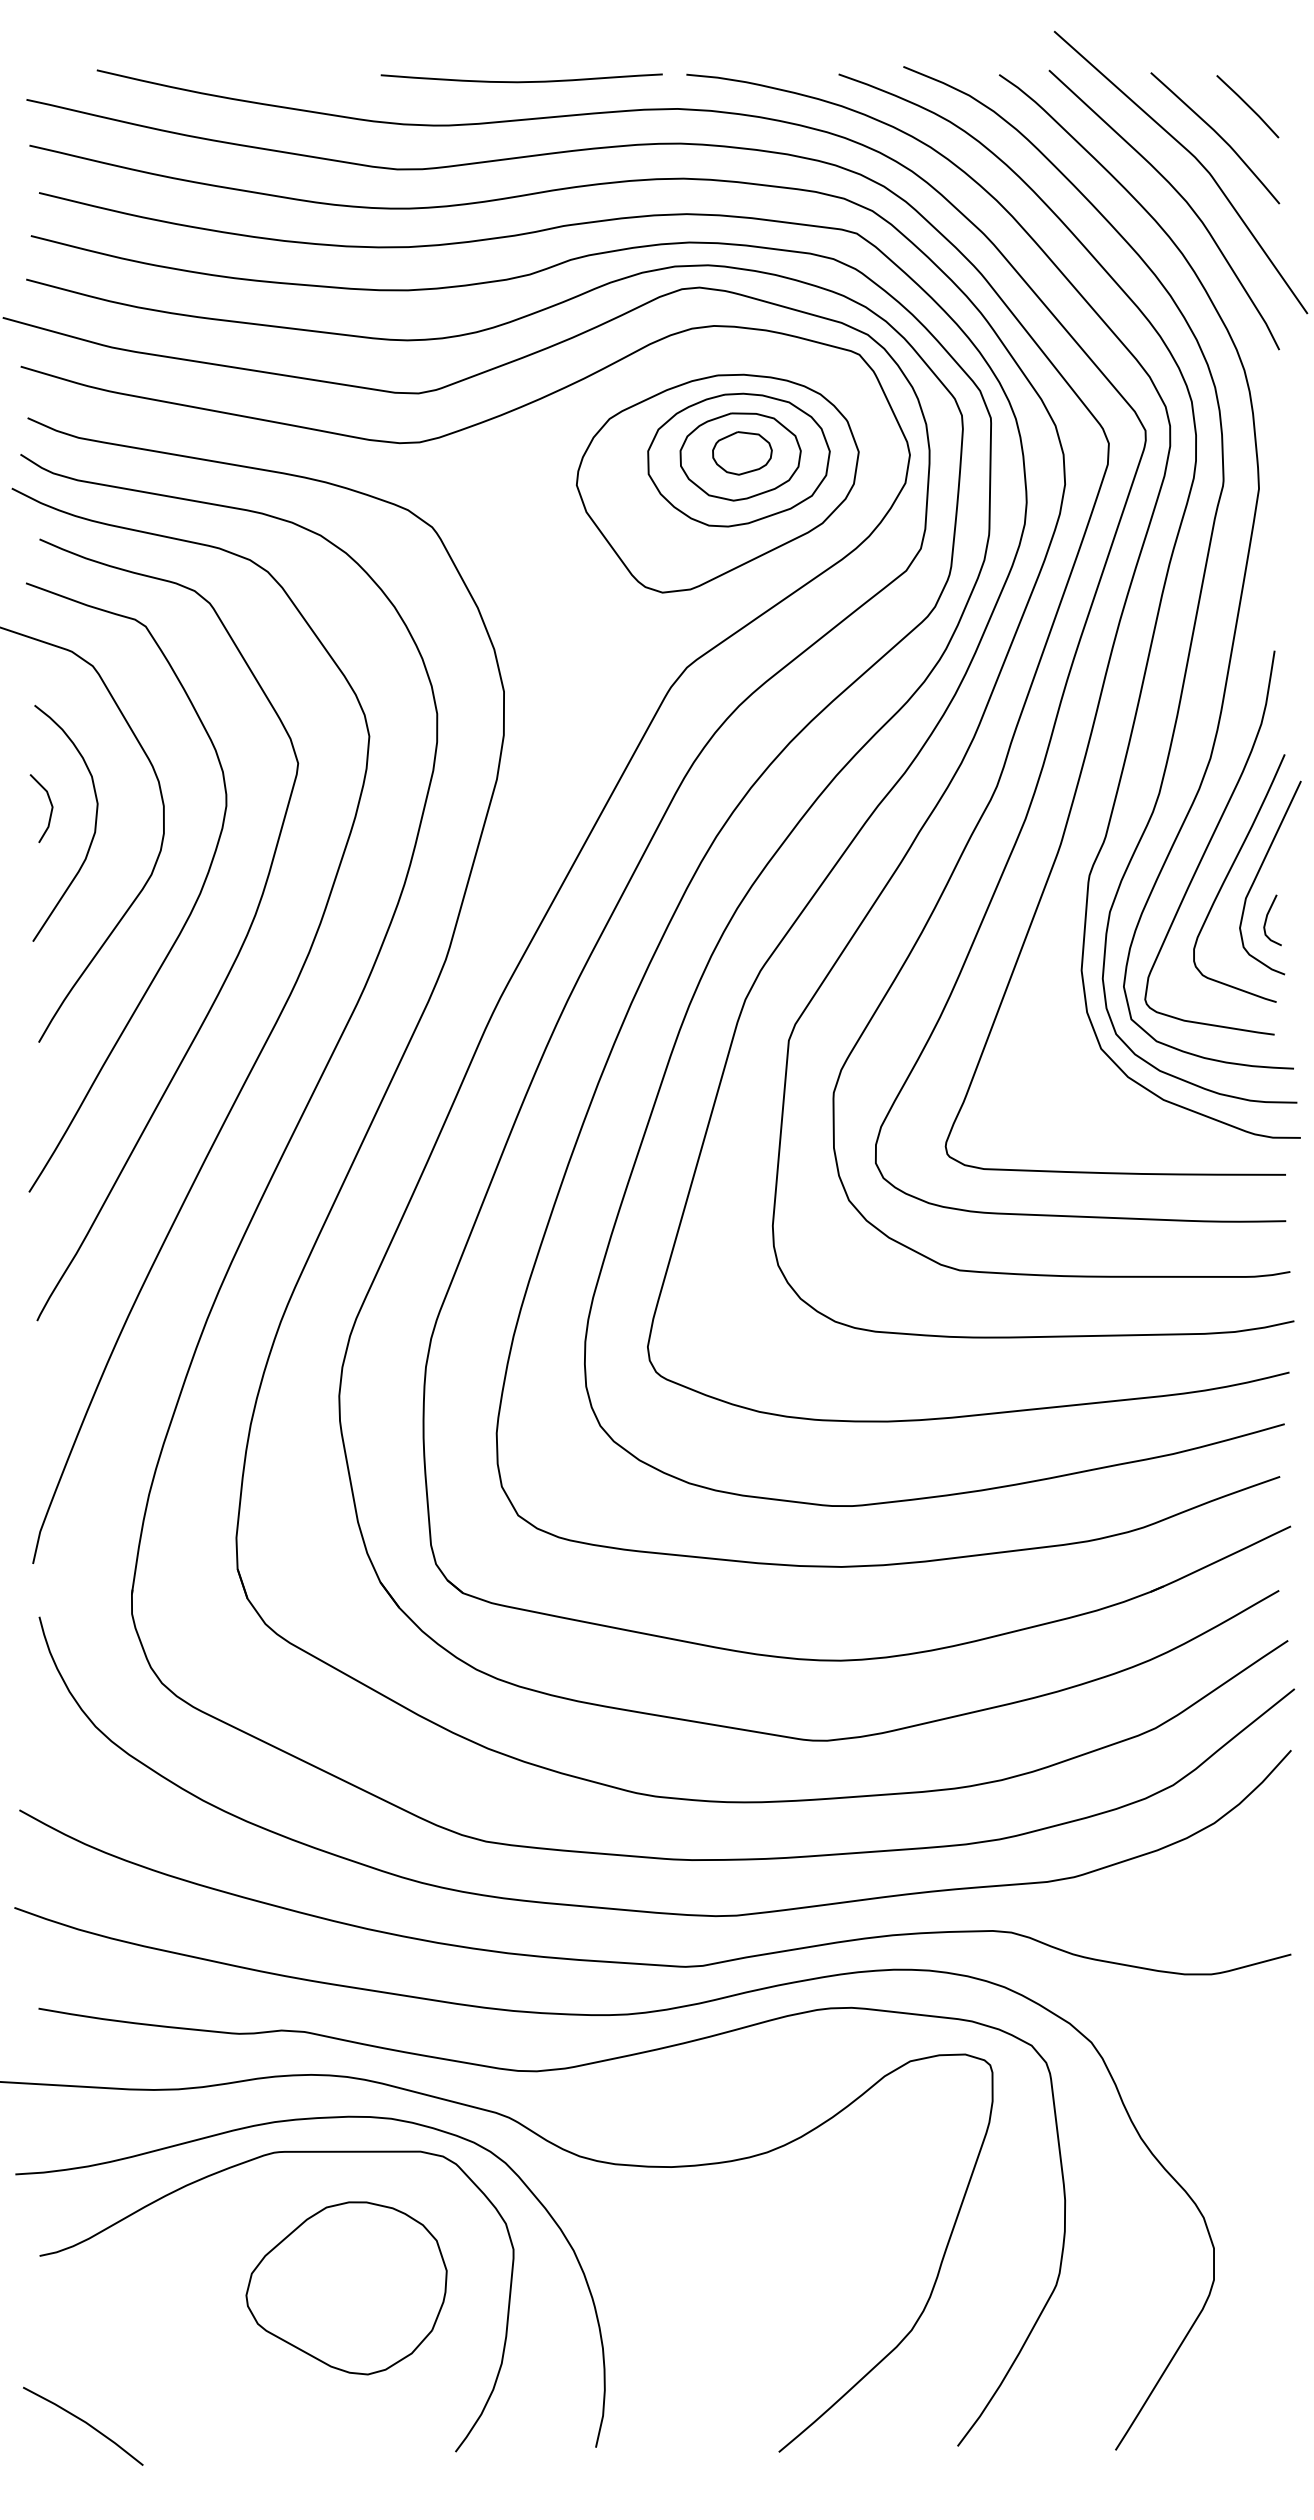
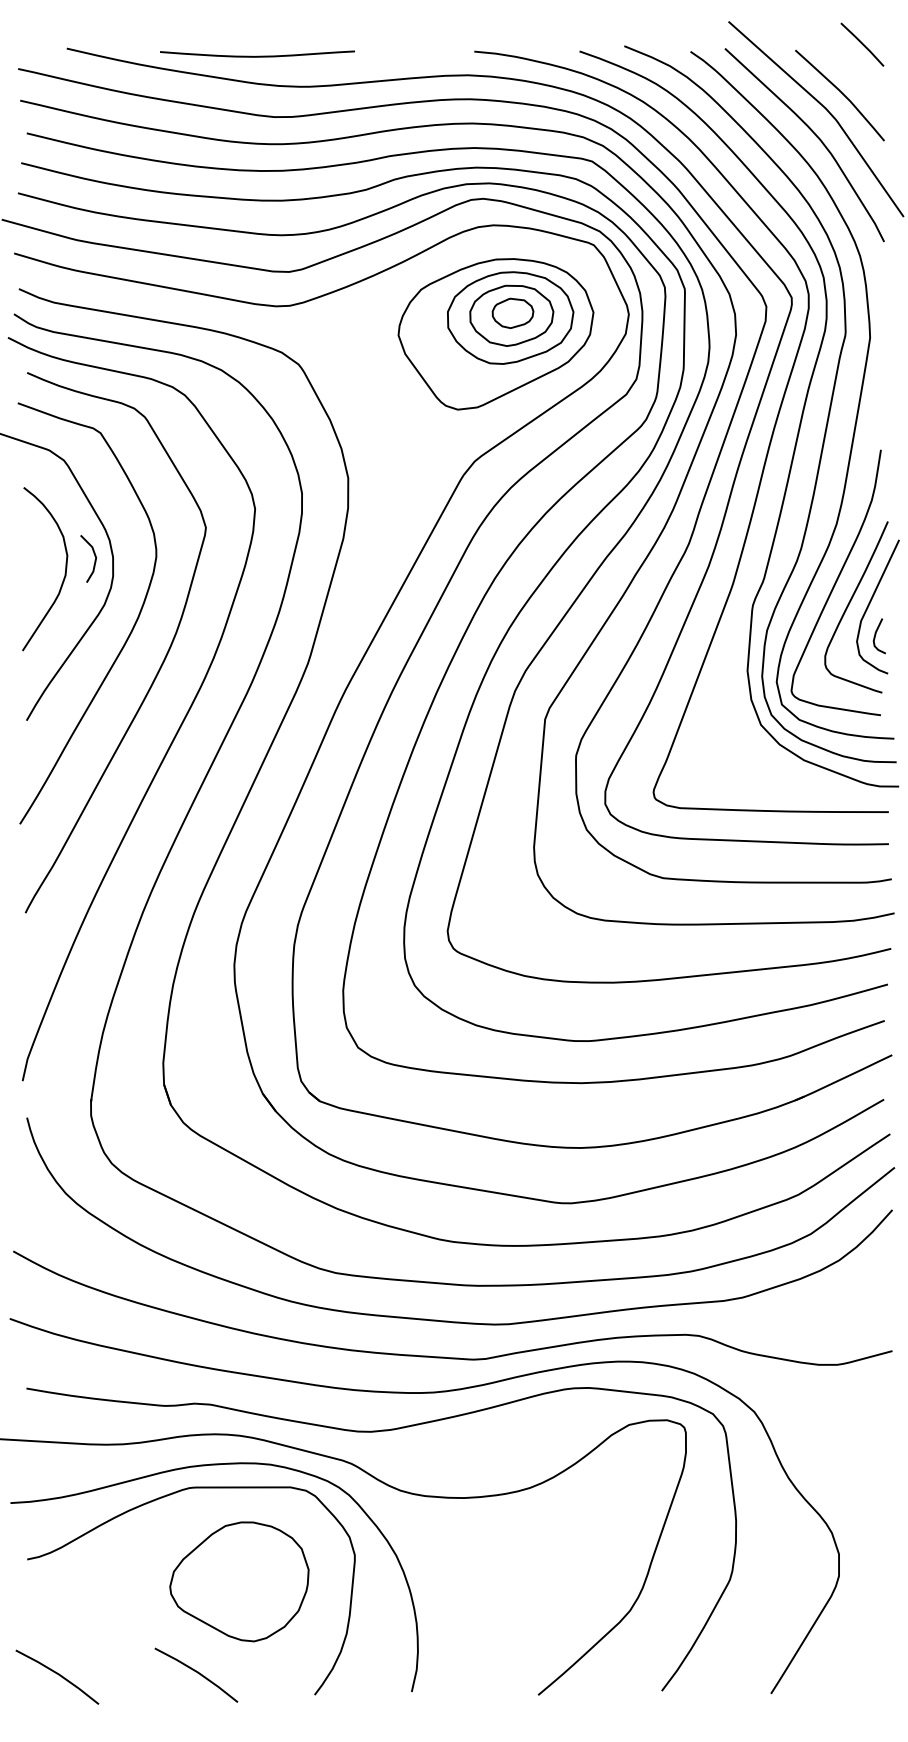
curve: (521, 80) -> (257, 55), moved
line: (1247, 106) -> (862, 44), moved
line: (50, 805) -> (94, 556), moved
line: (285, 2420) -> (197, 1673), added

